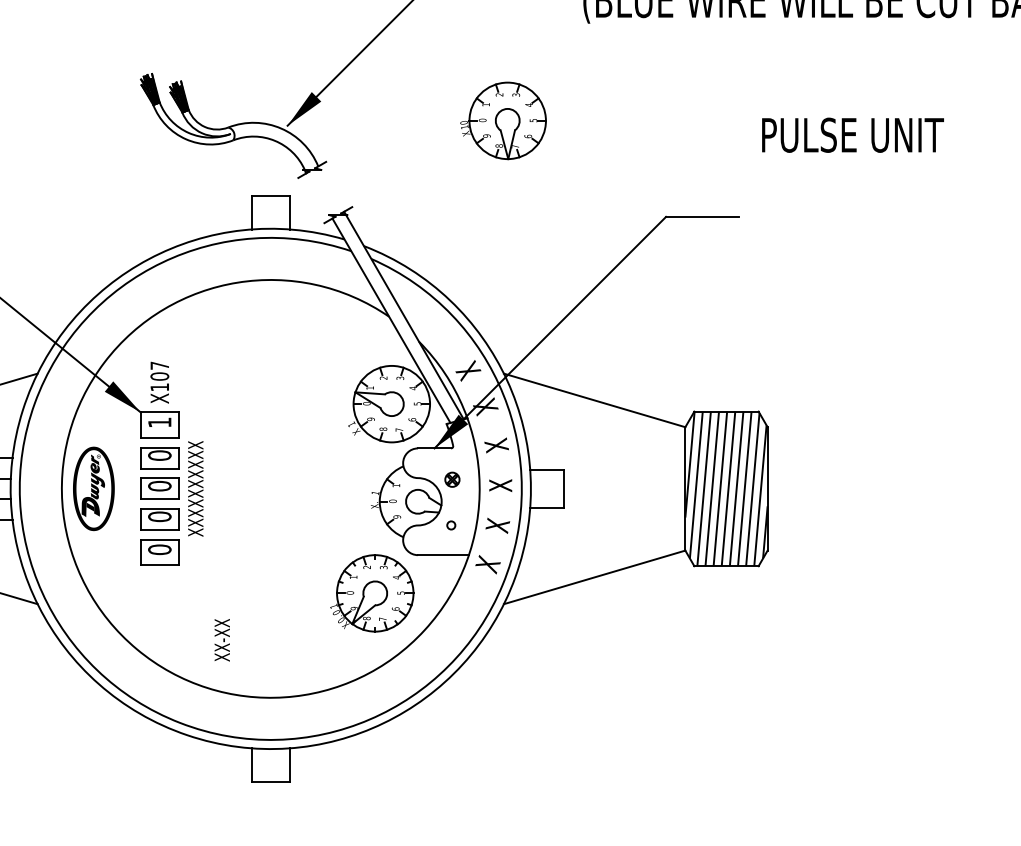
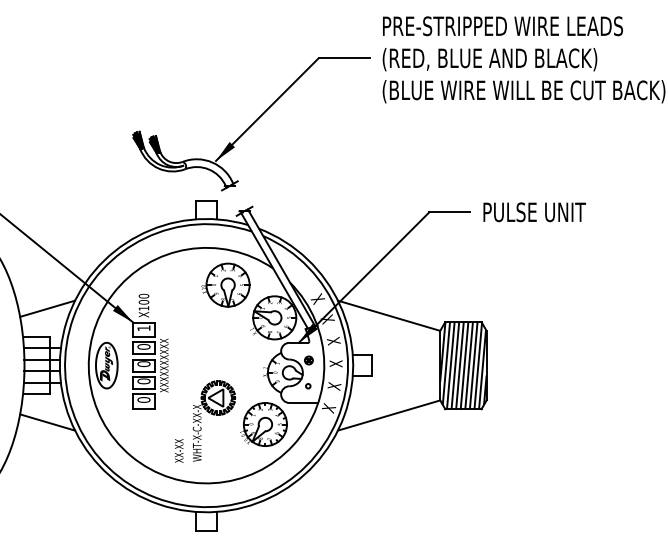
part: (503, 119) -> (225, 284), moved
text: (852, 135) -> (534, 212), moved
text: (158, 364) -> (143, 295), X107 -> X100
part: (284, 586) -> (214, 420), added

